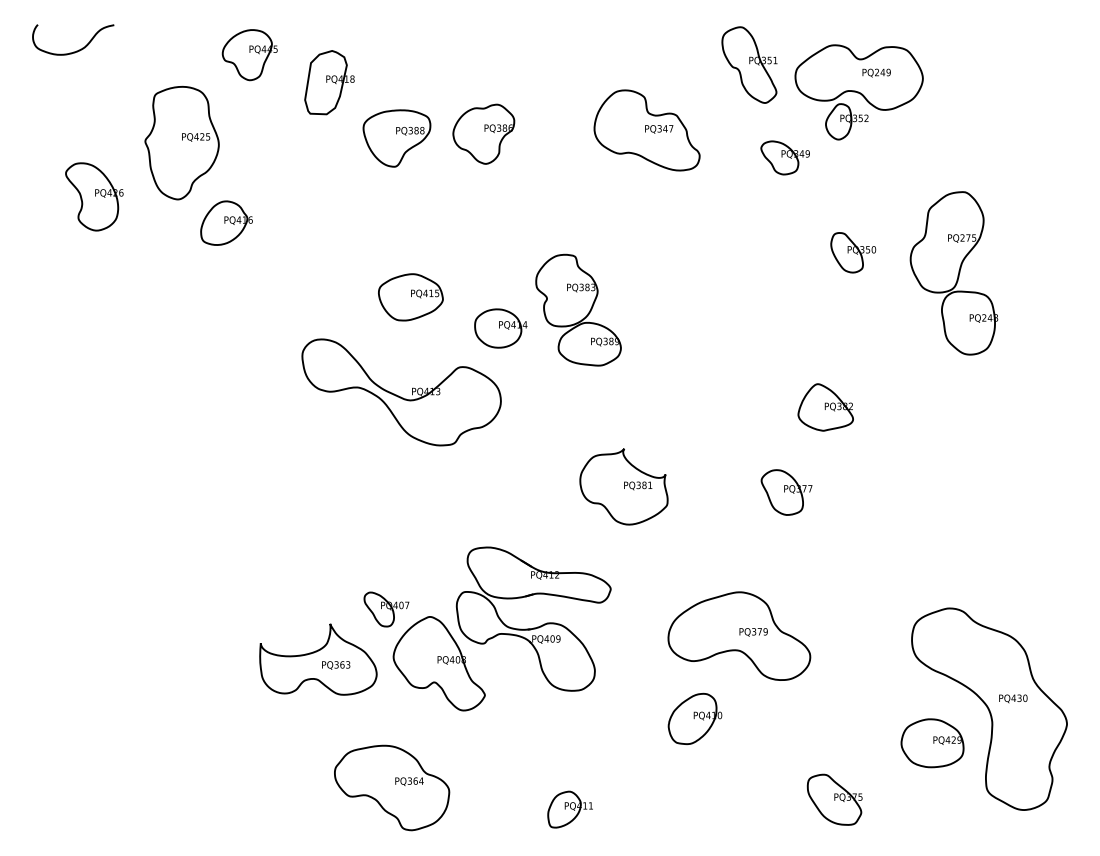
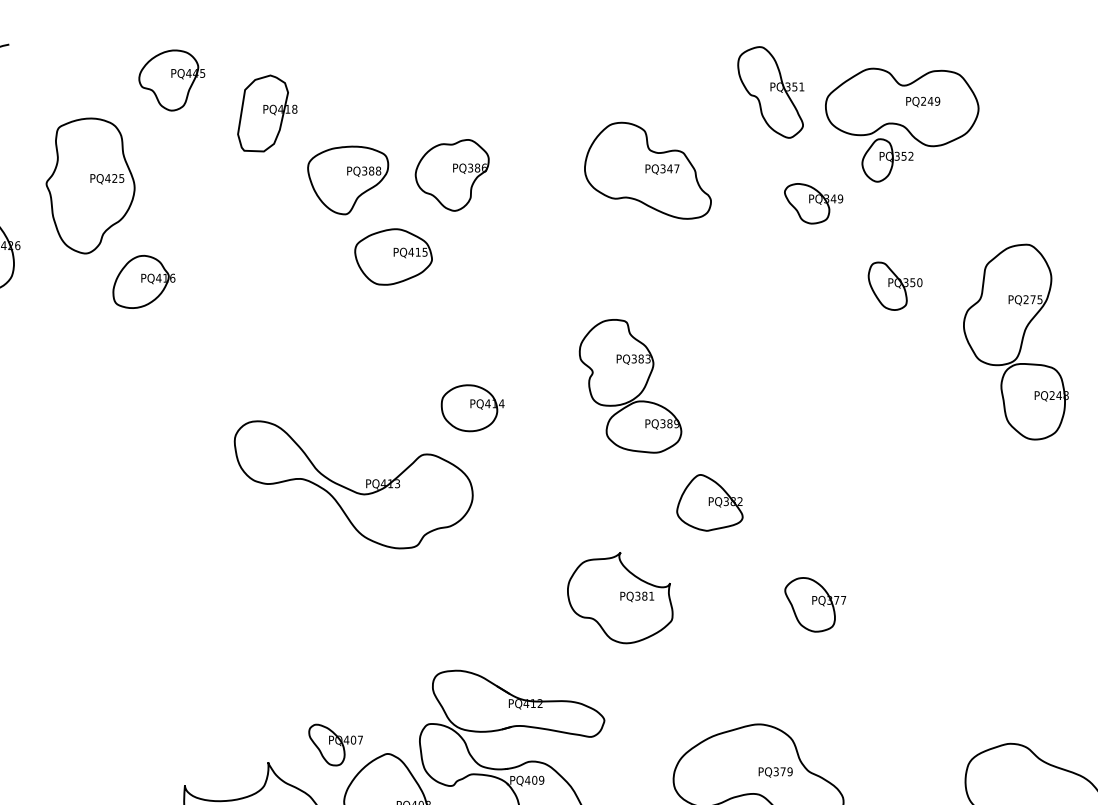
part: (853, 252) -> (895, 285), moved
part: (410, 297) -> (393, 257), moved
part: (578, 309) -> (630, 385), moved
part: (825, 407) -> (709, 502), moved

